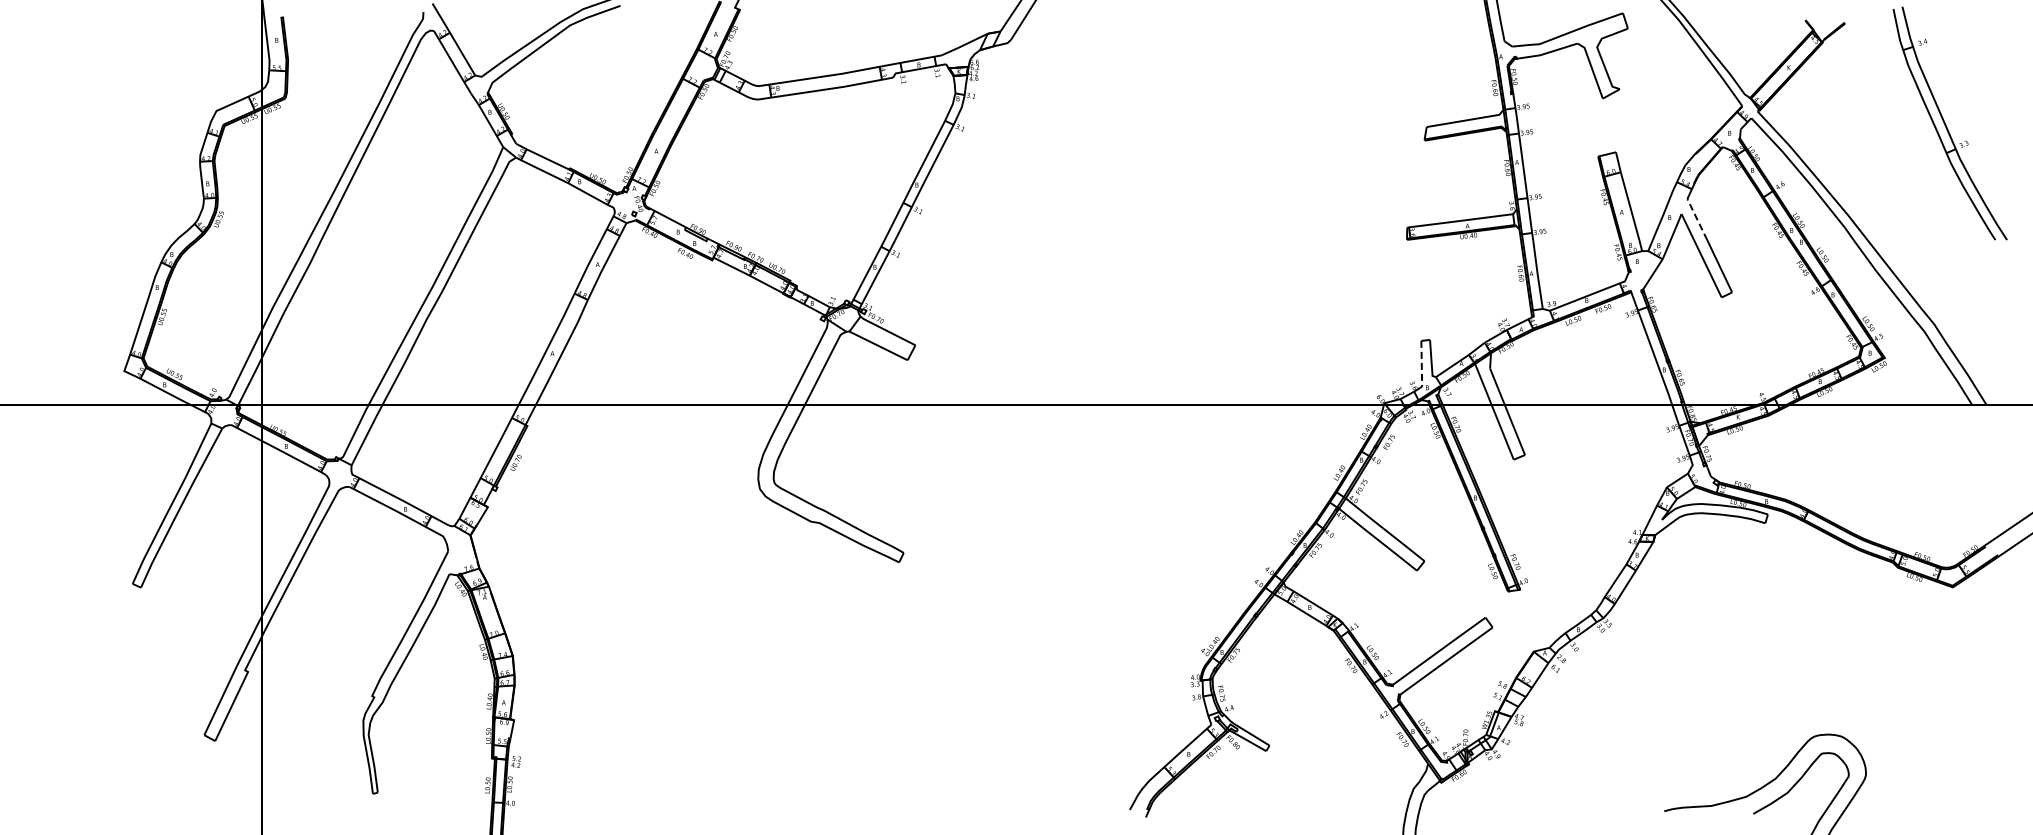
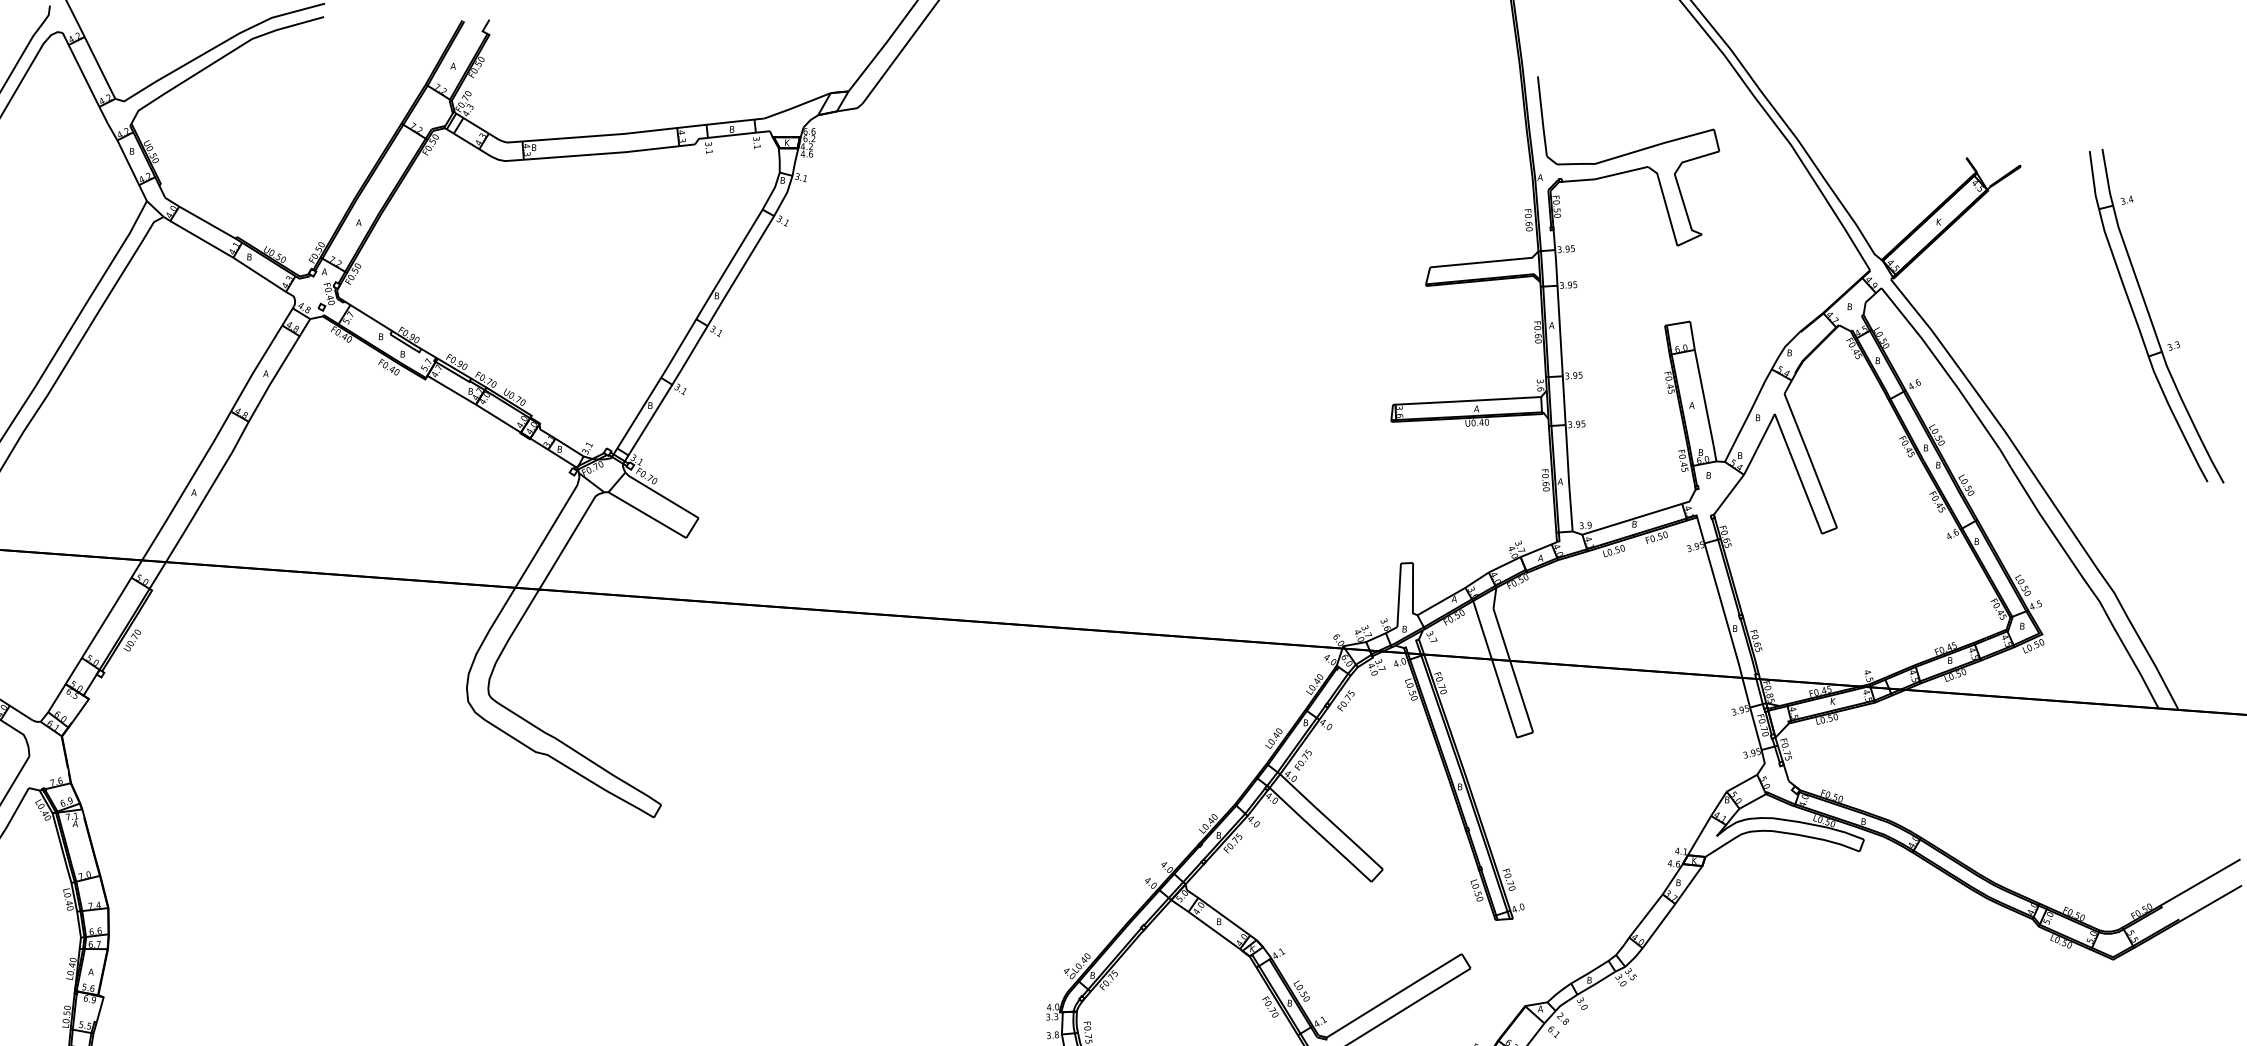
line: (1697, 219) -> (1796, 423), dashed -> solid
line: (1421, 363) -> (1398, 594), dashed -> solid

